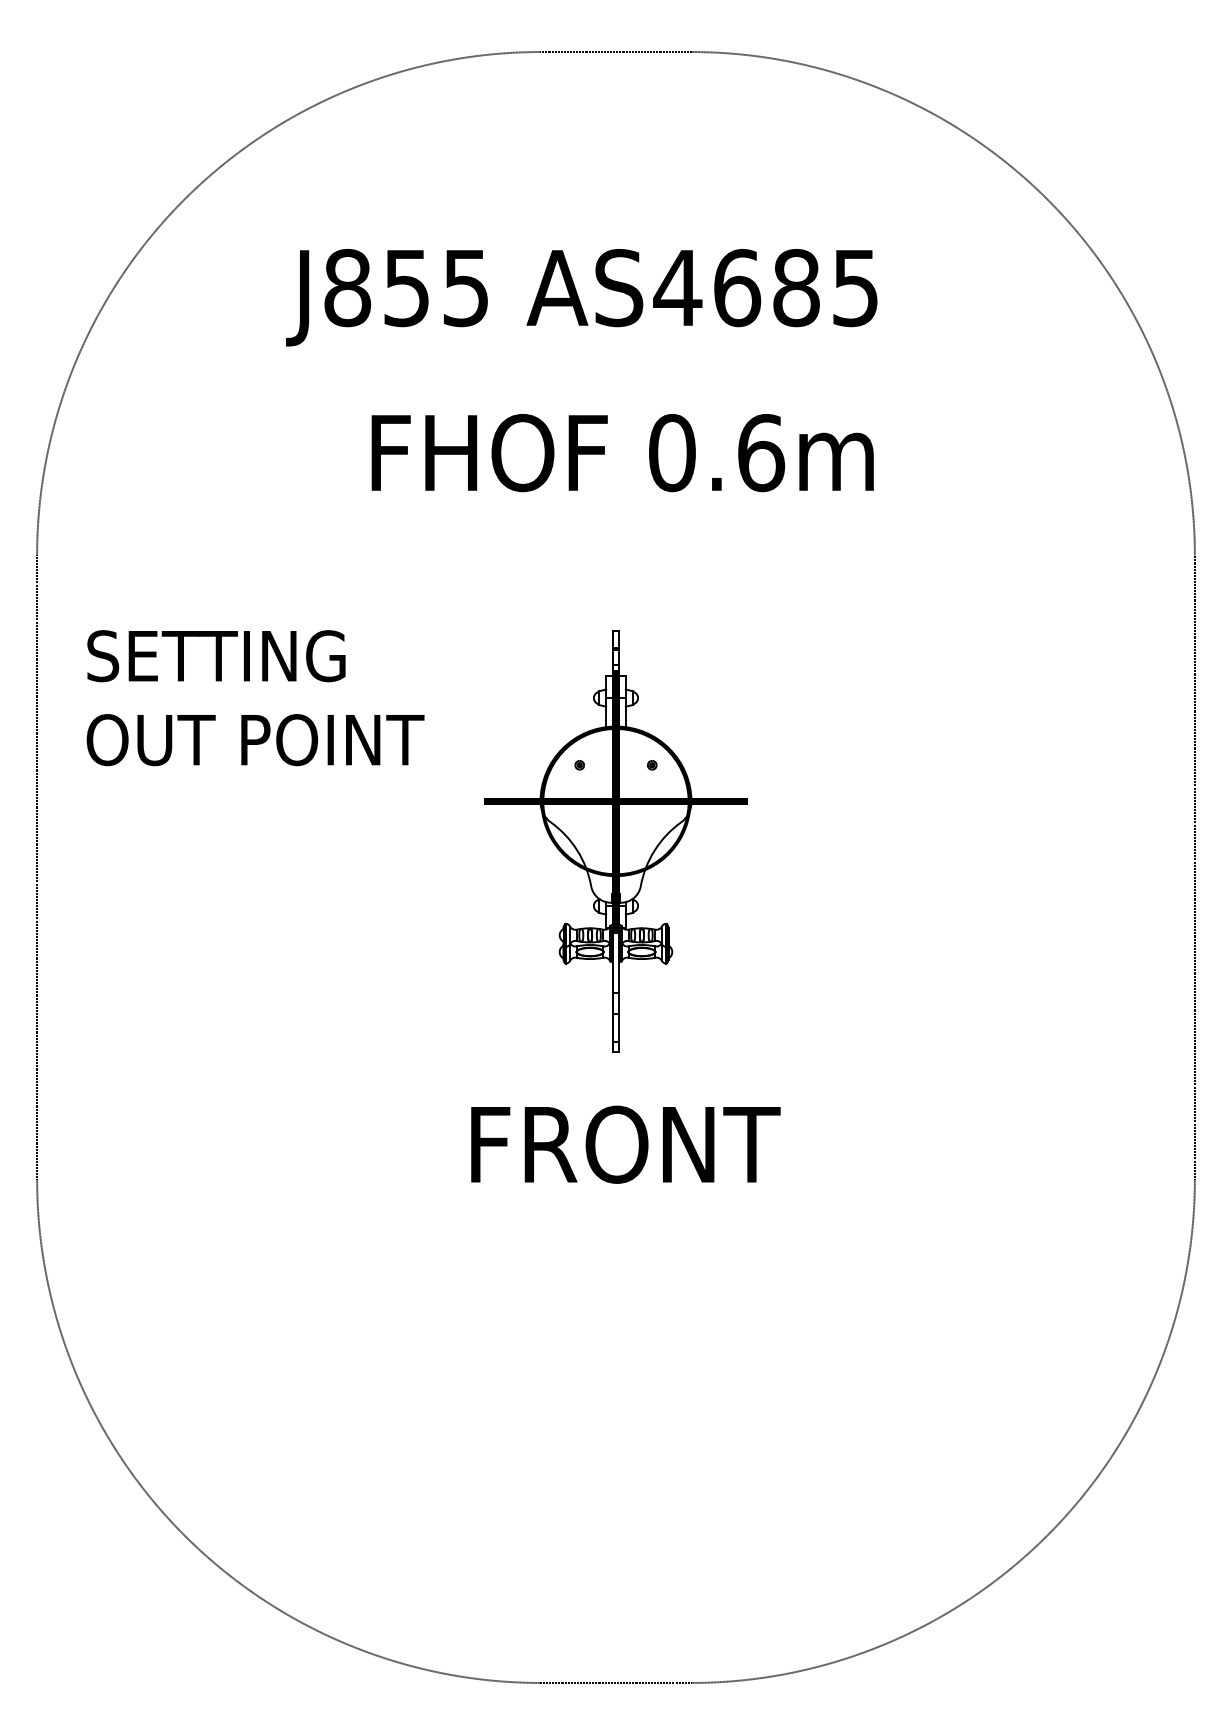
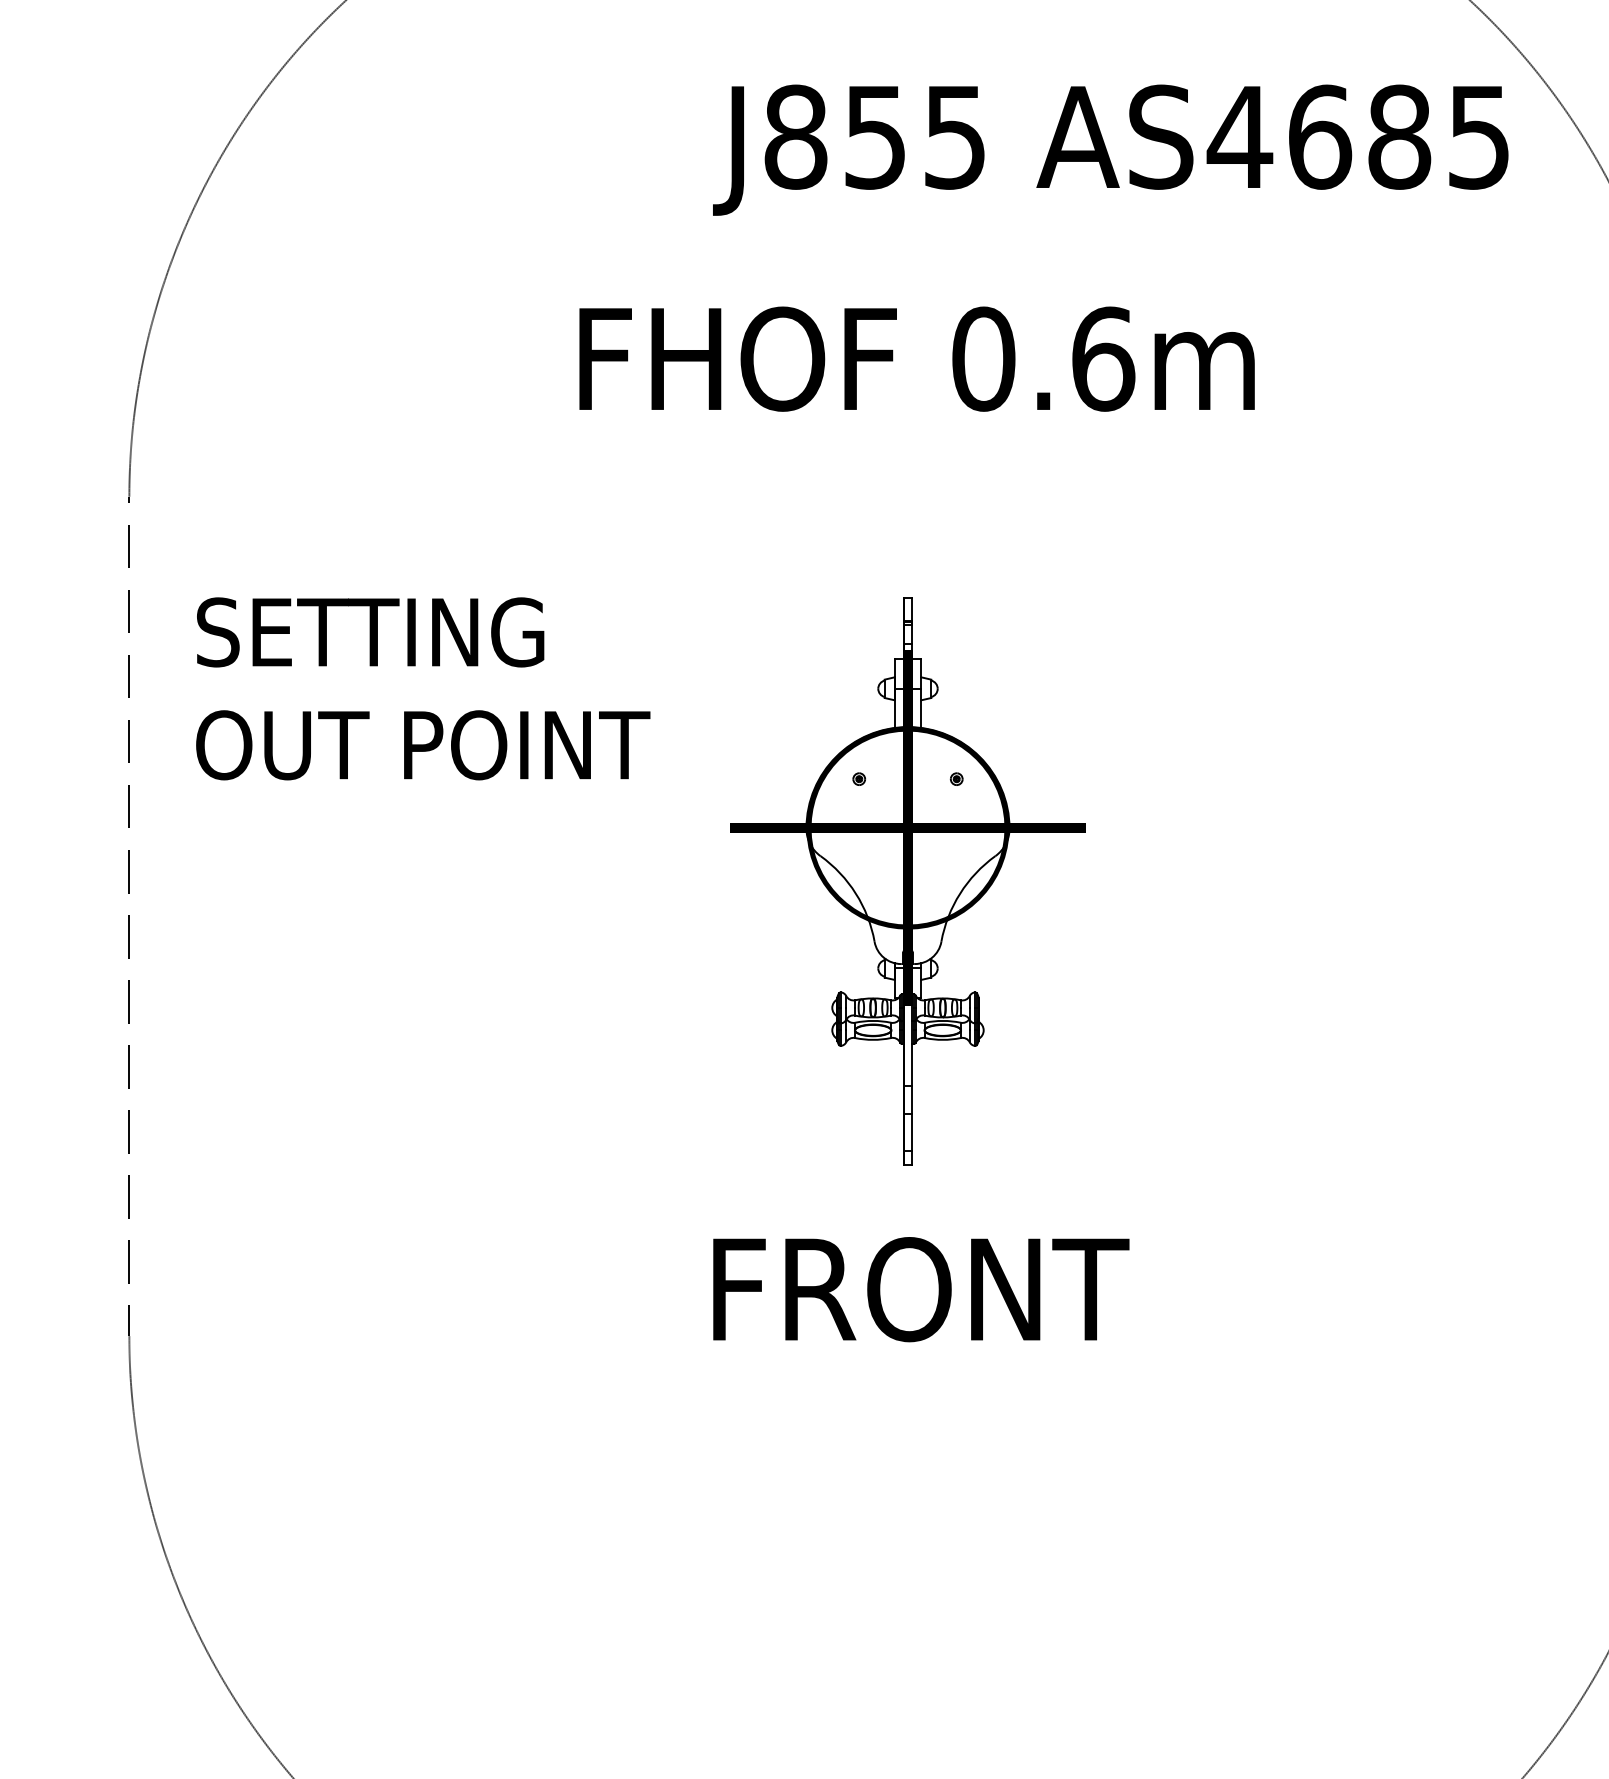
text: (581, 297) -> (1110, 149), moved

